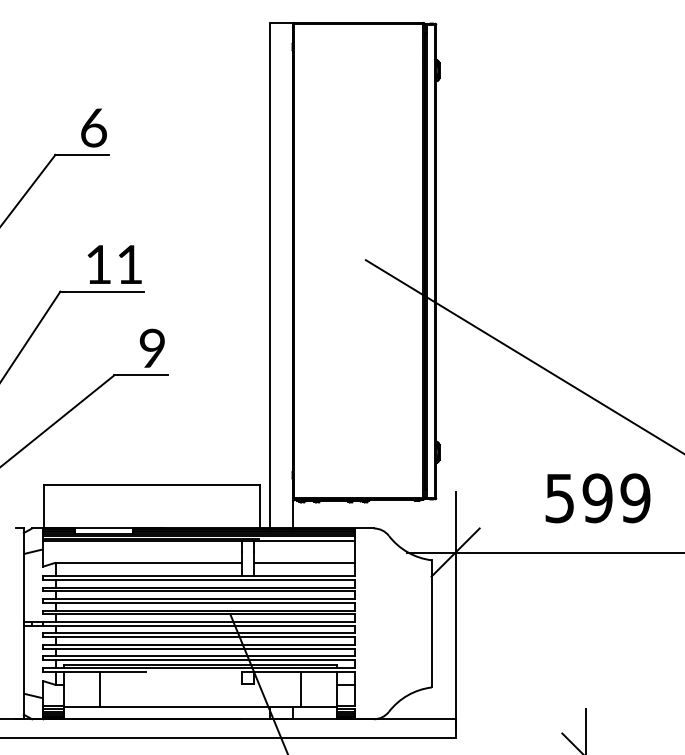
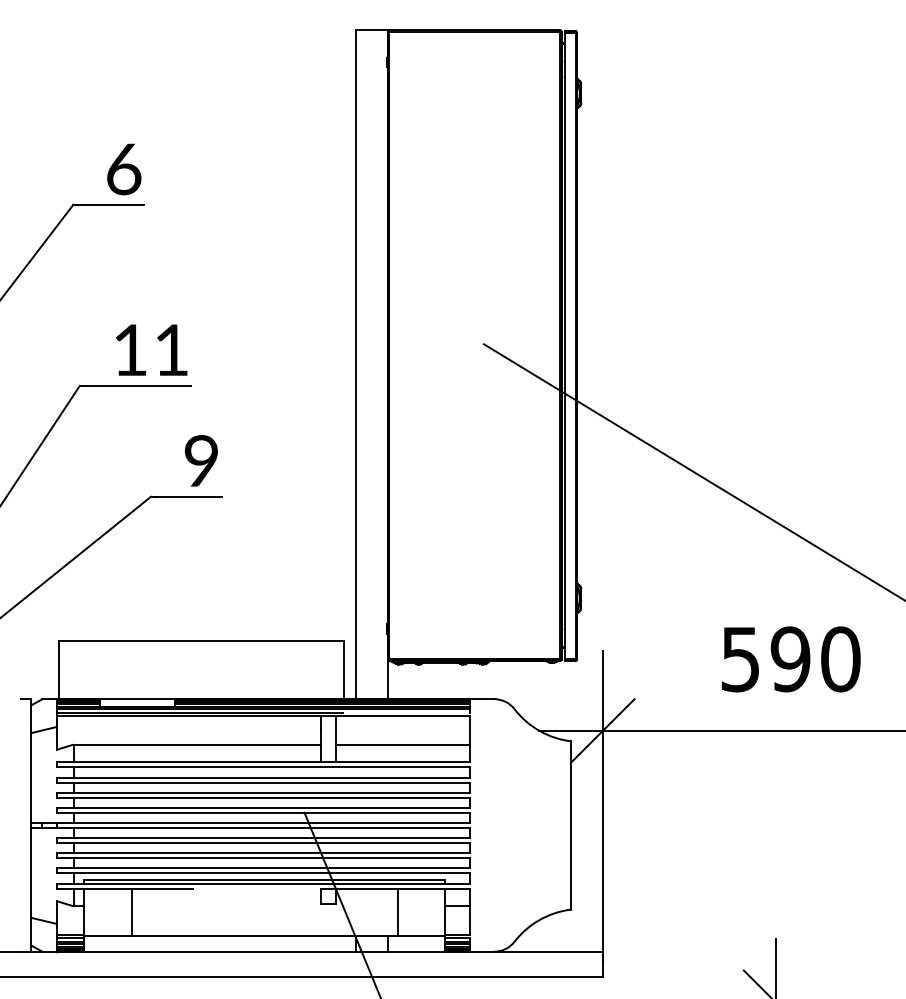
text: (635, 498) -> (840, 659), 599 -> 590

